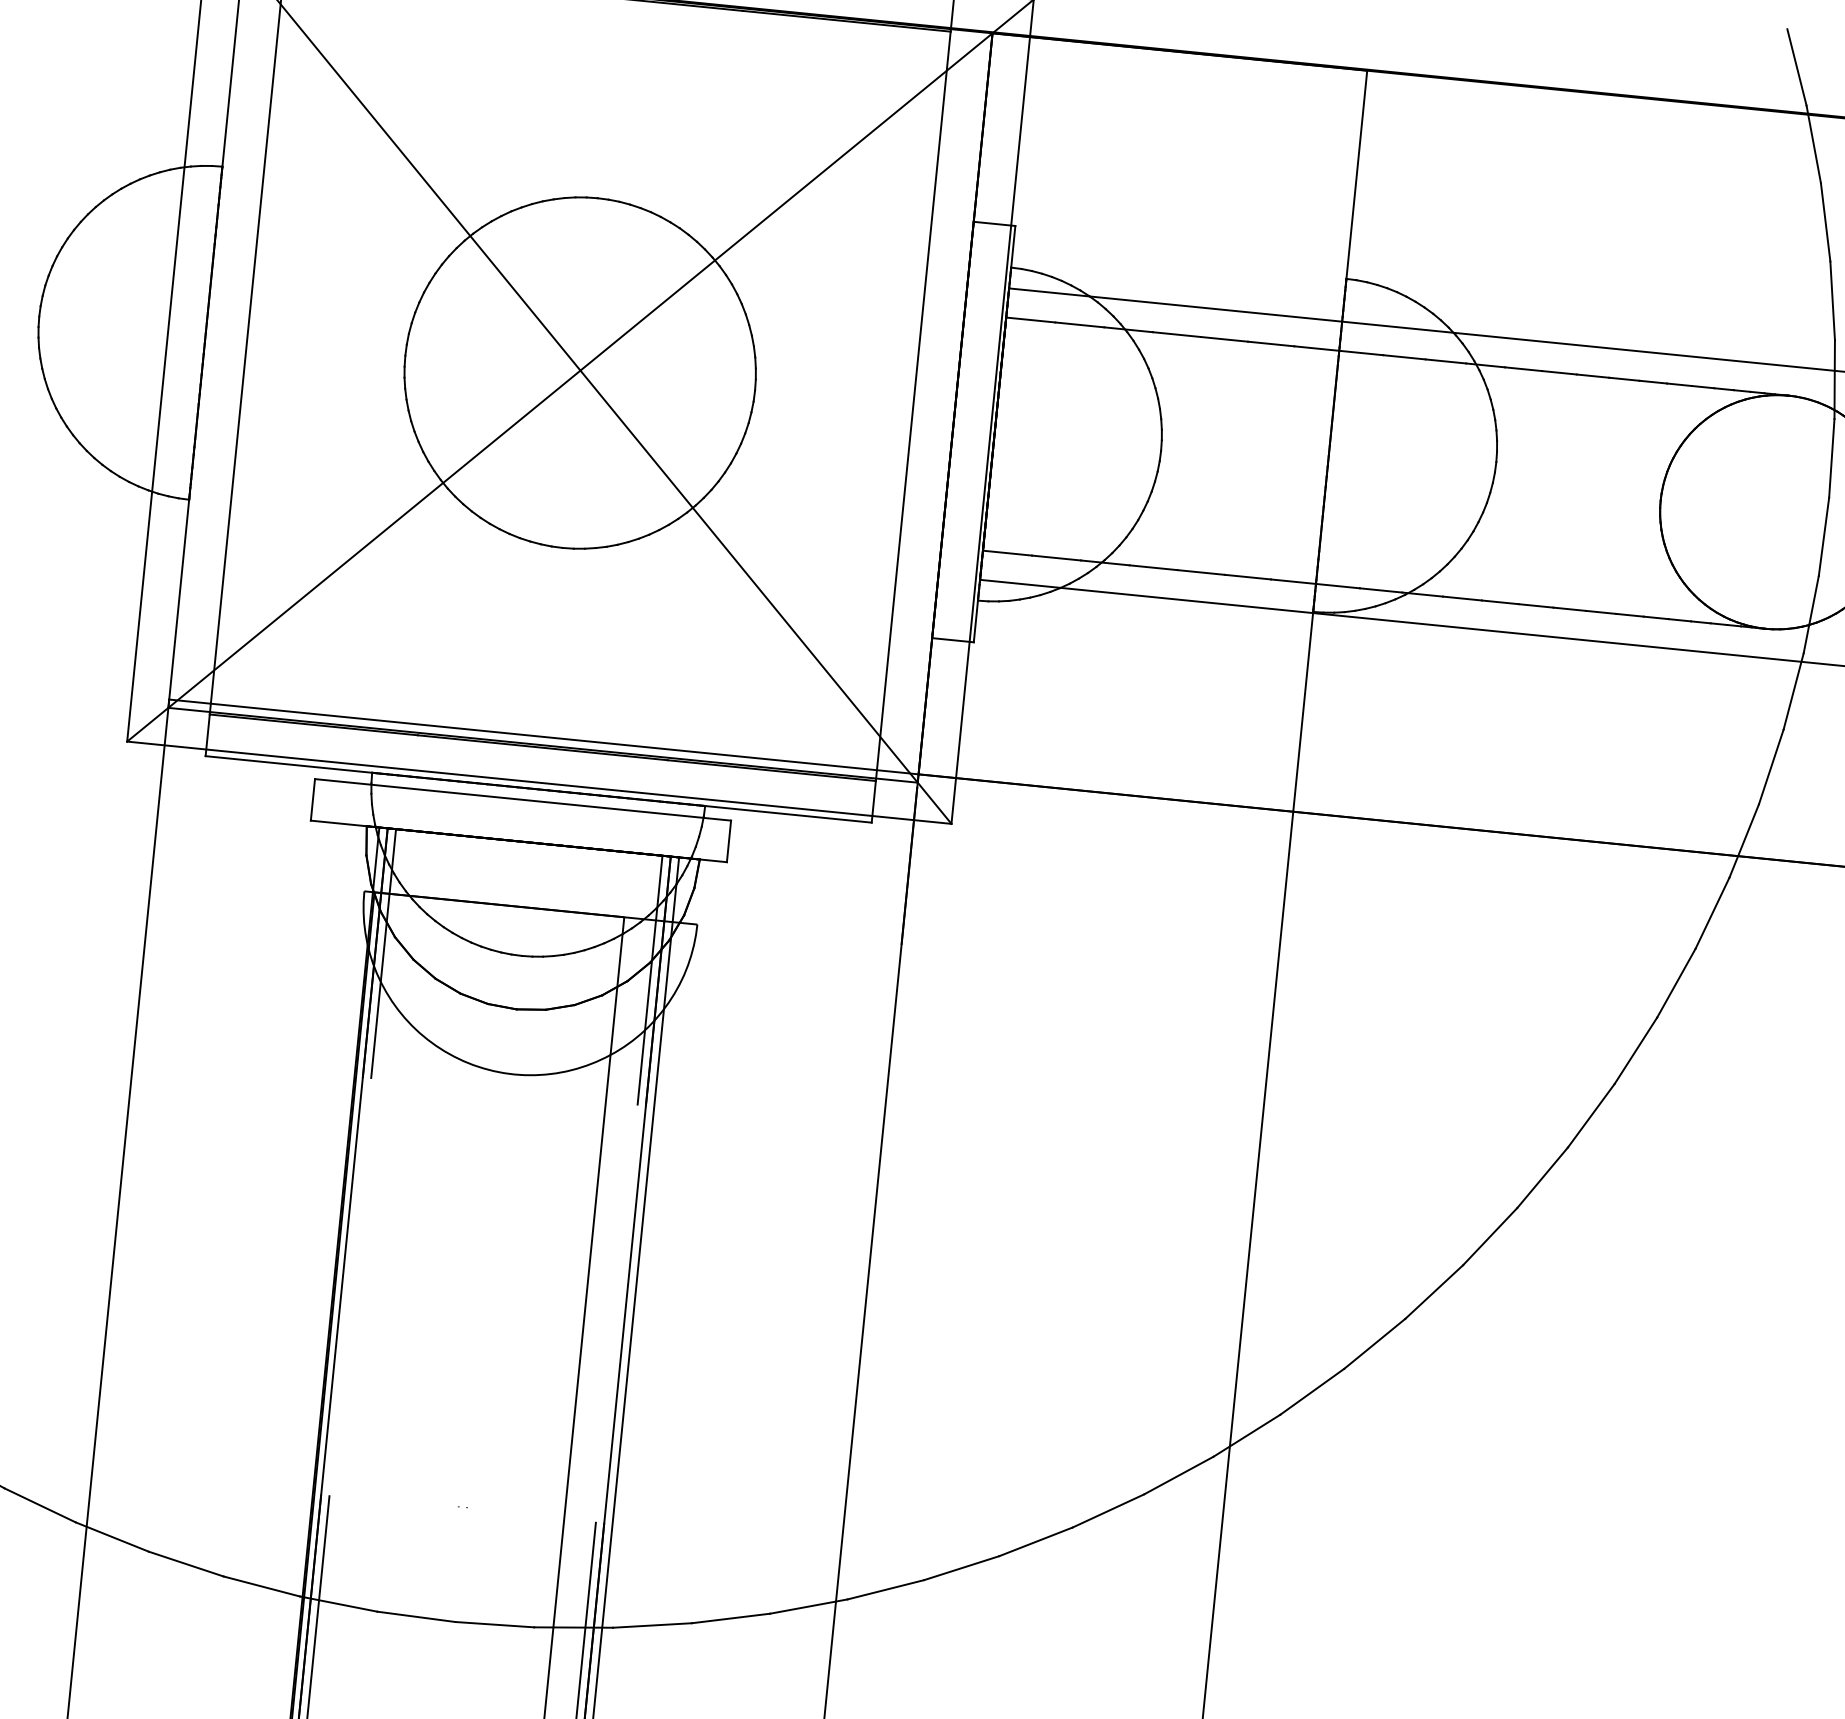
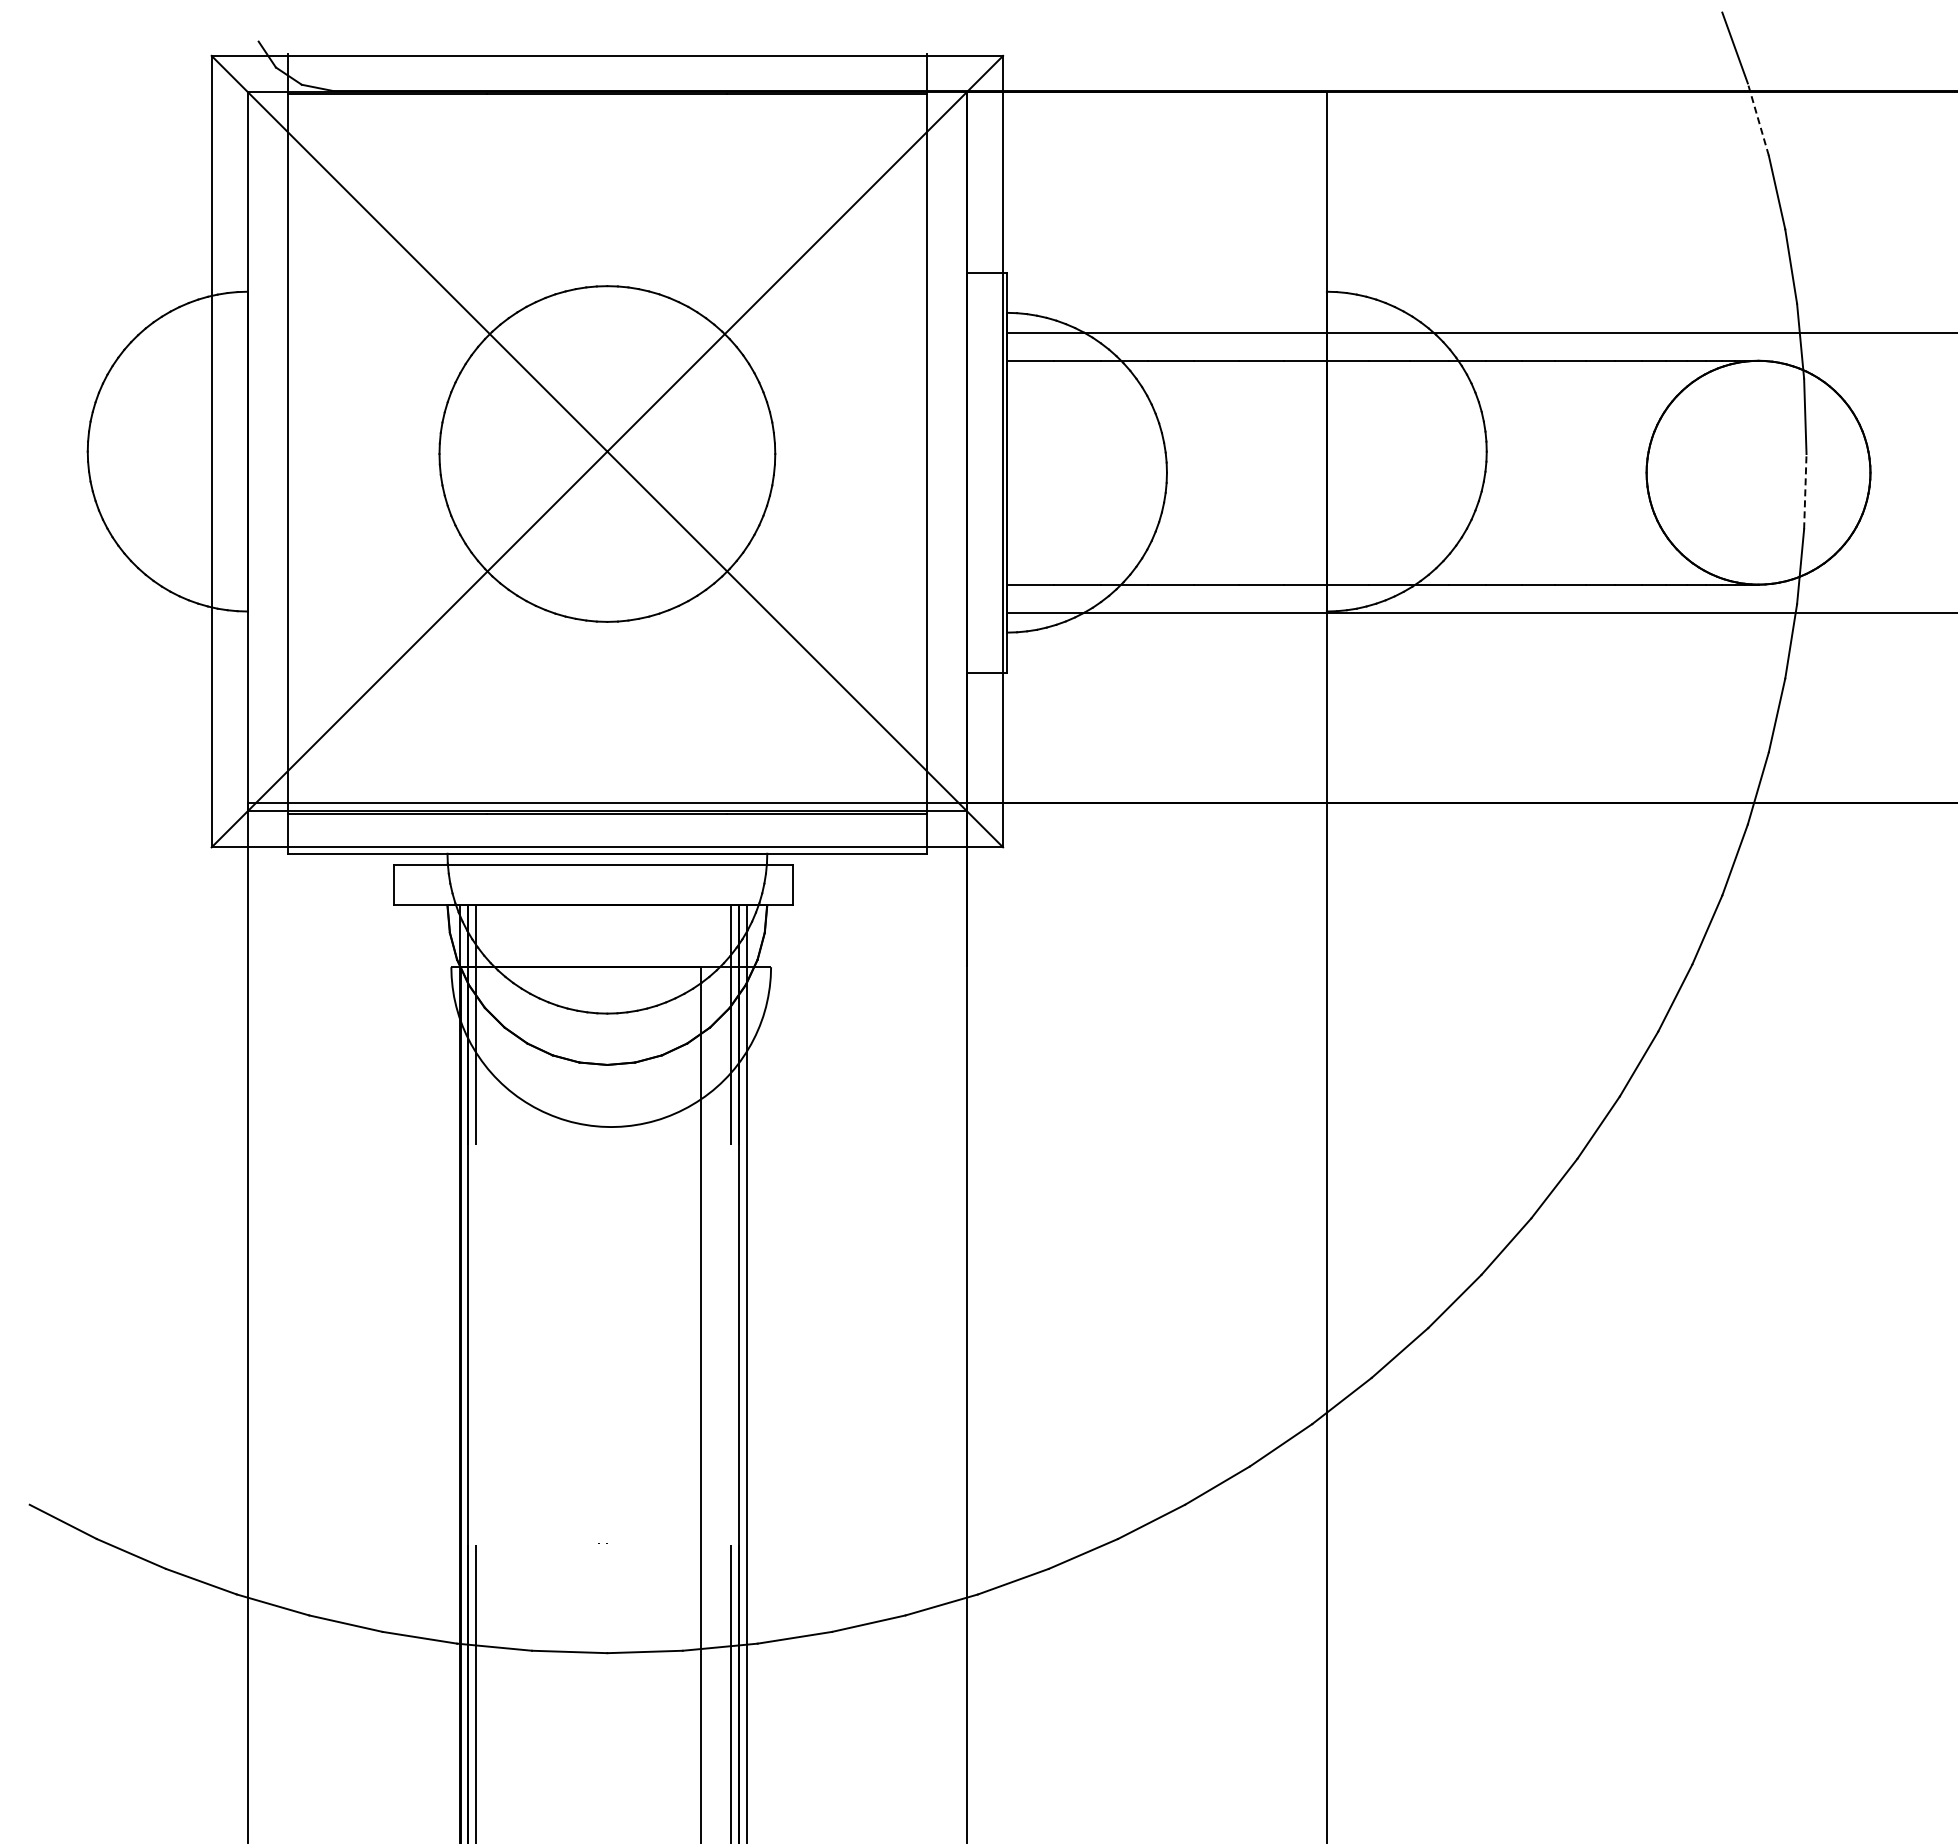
line: (1813, 144) -> (1758, 119), solid -> dashed
line: (1824, 536) -> (1805, 491), solid -> dashed

